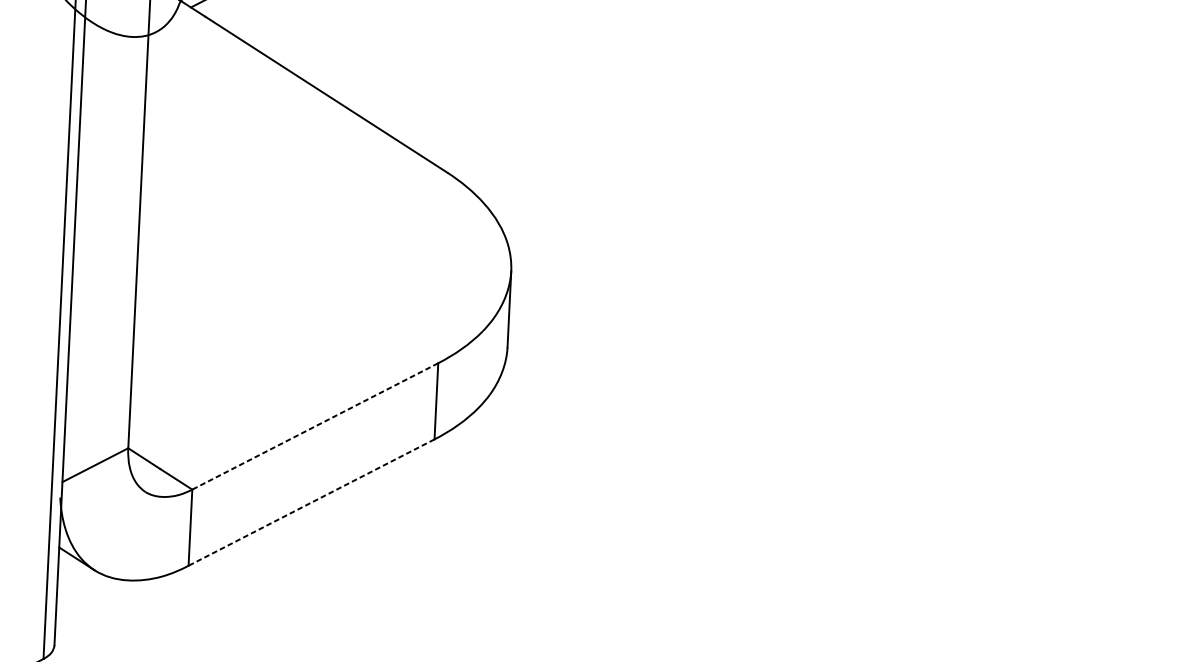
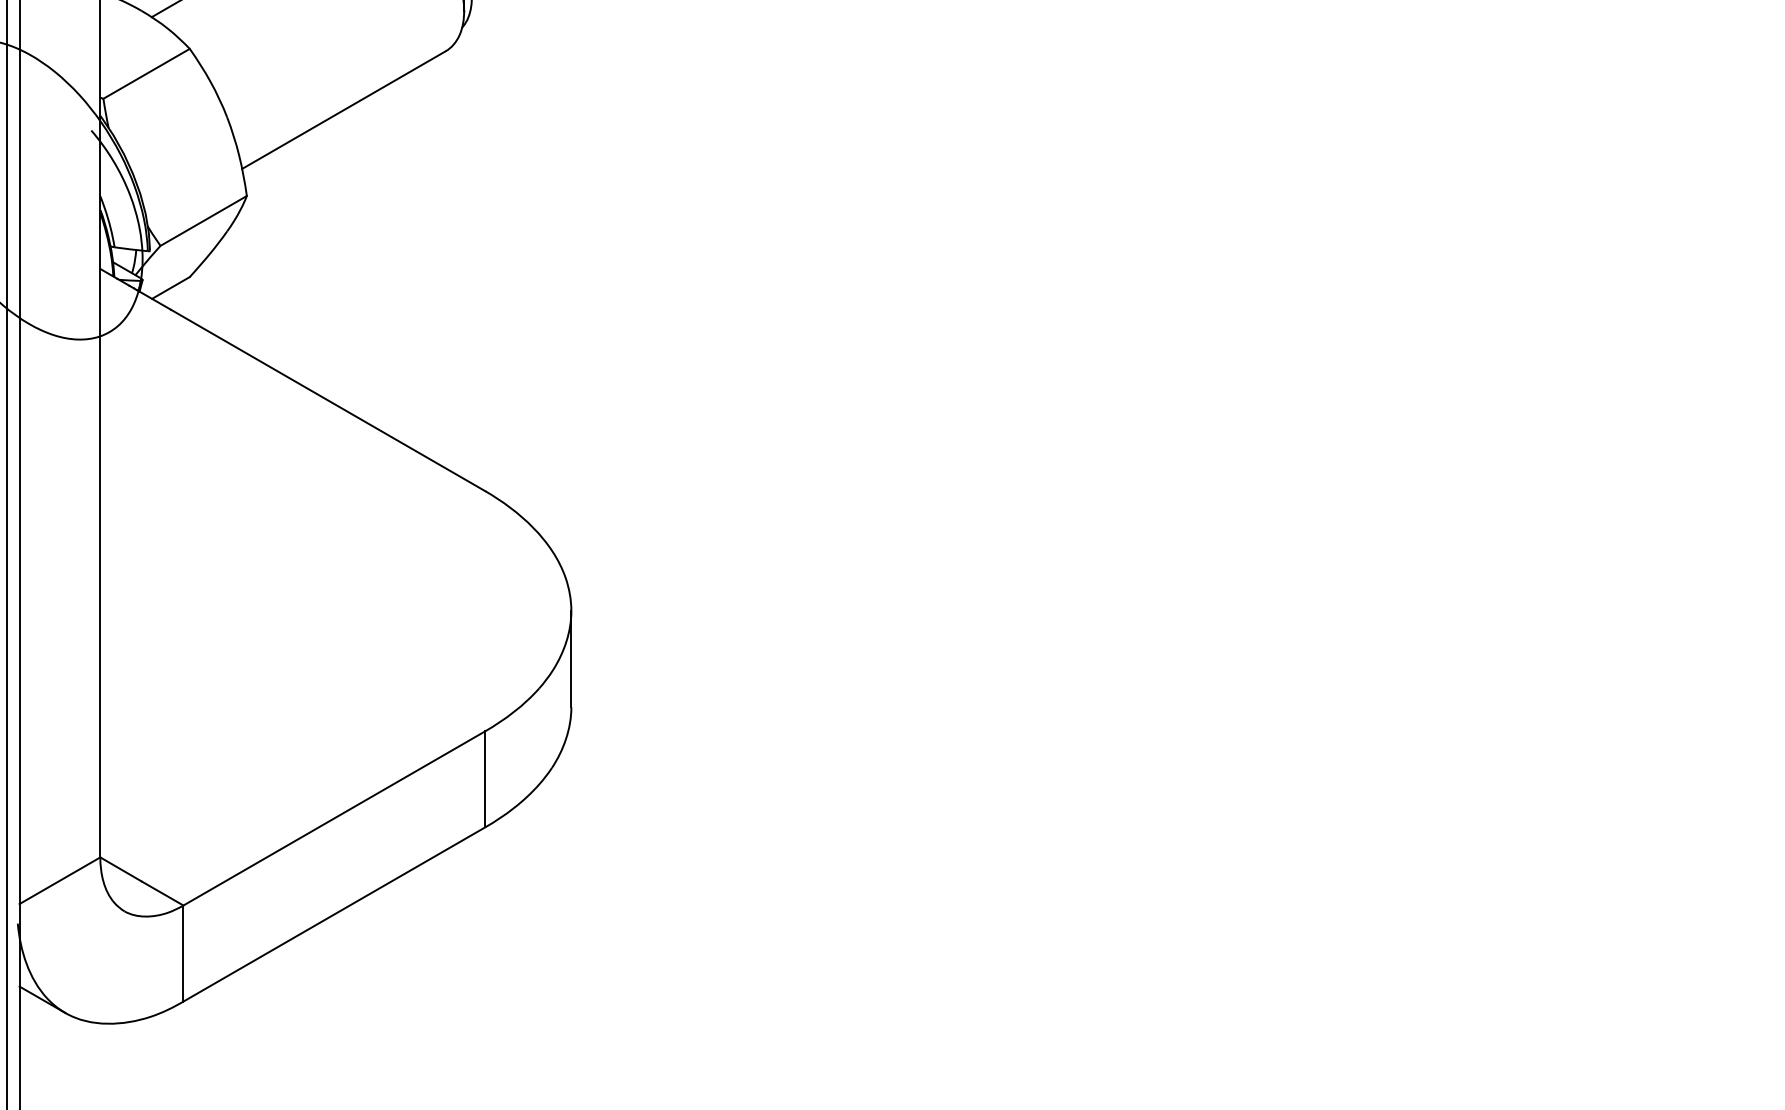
line: (314, 426) -> (333, 818), dashed -> solid
line: (310, 502) -> (333, 914), dashed -> solid

